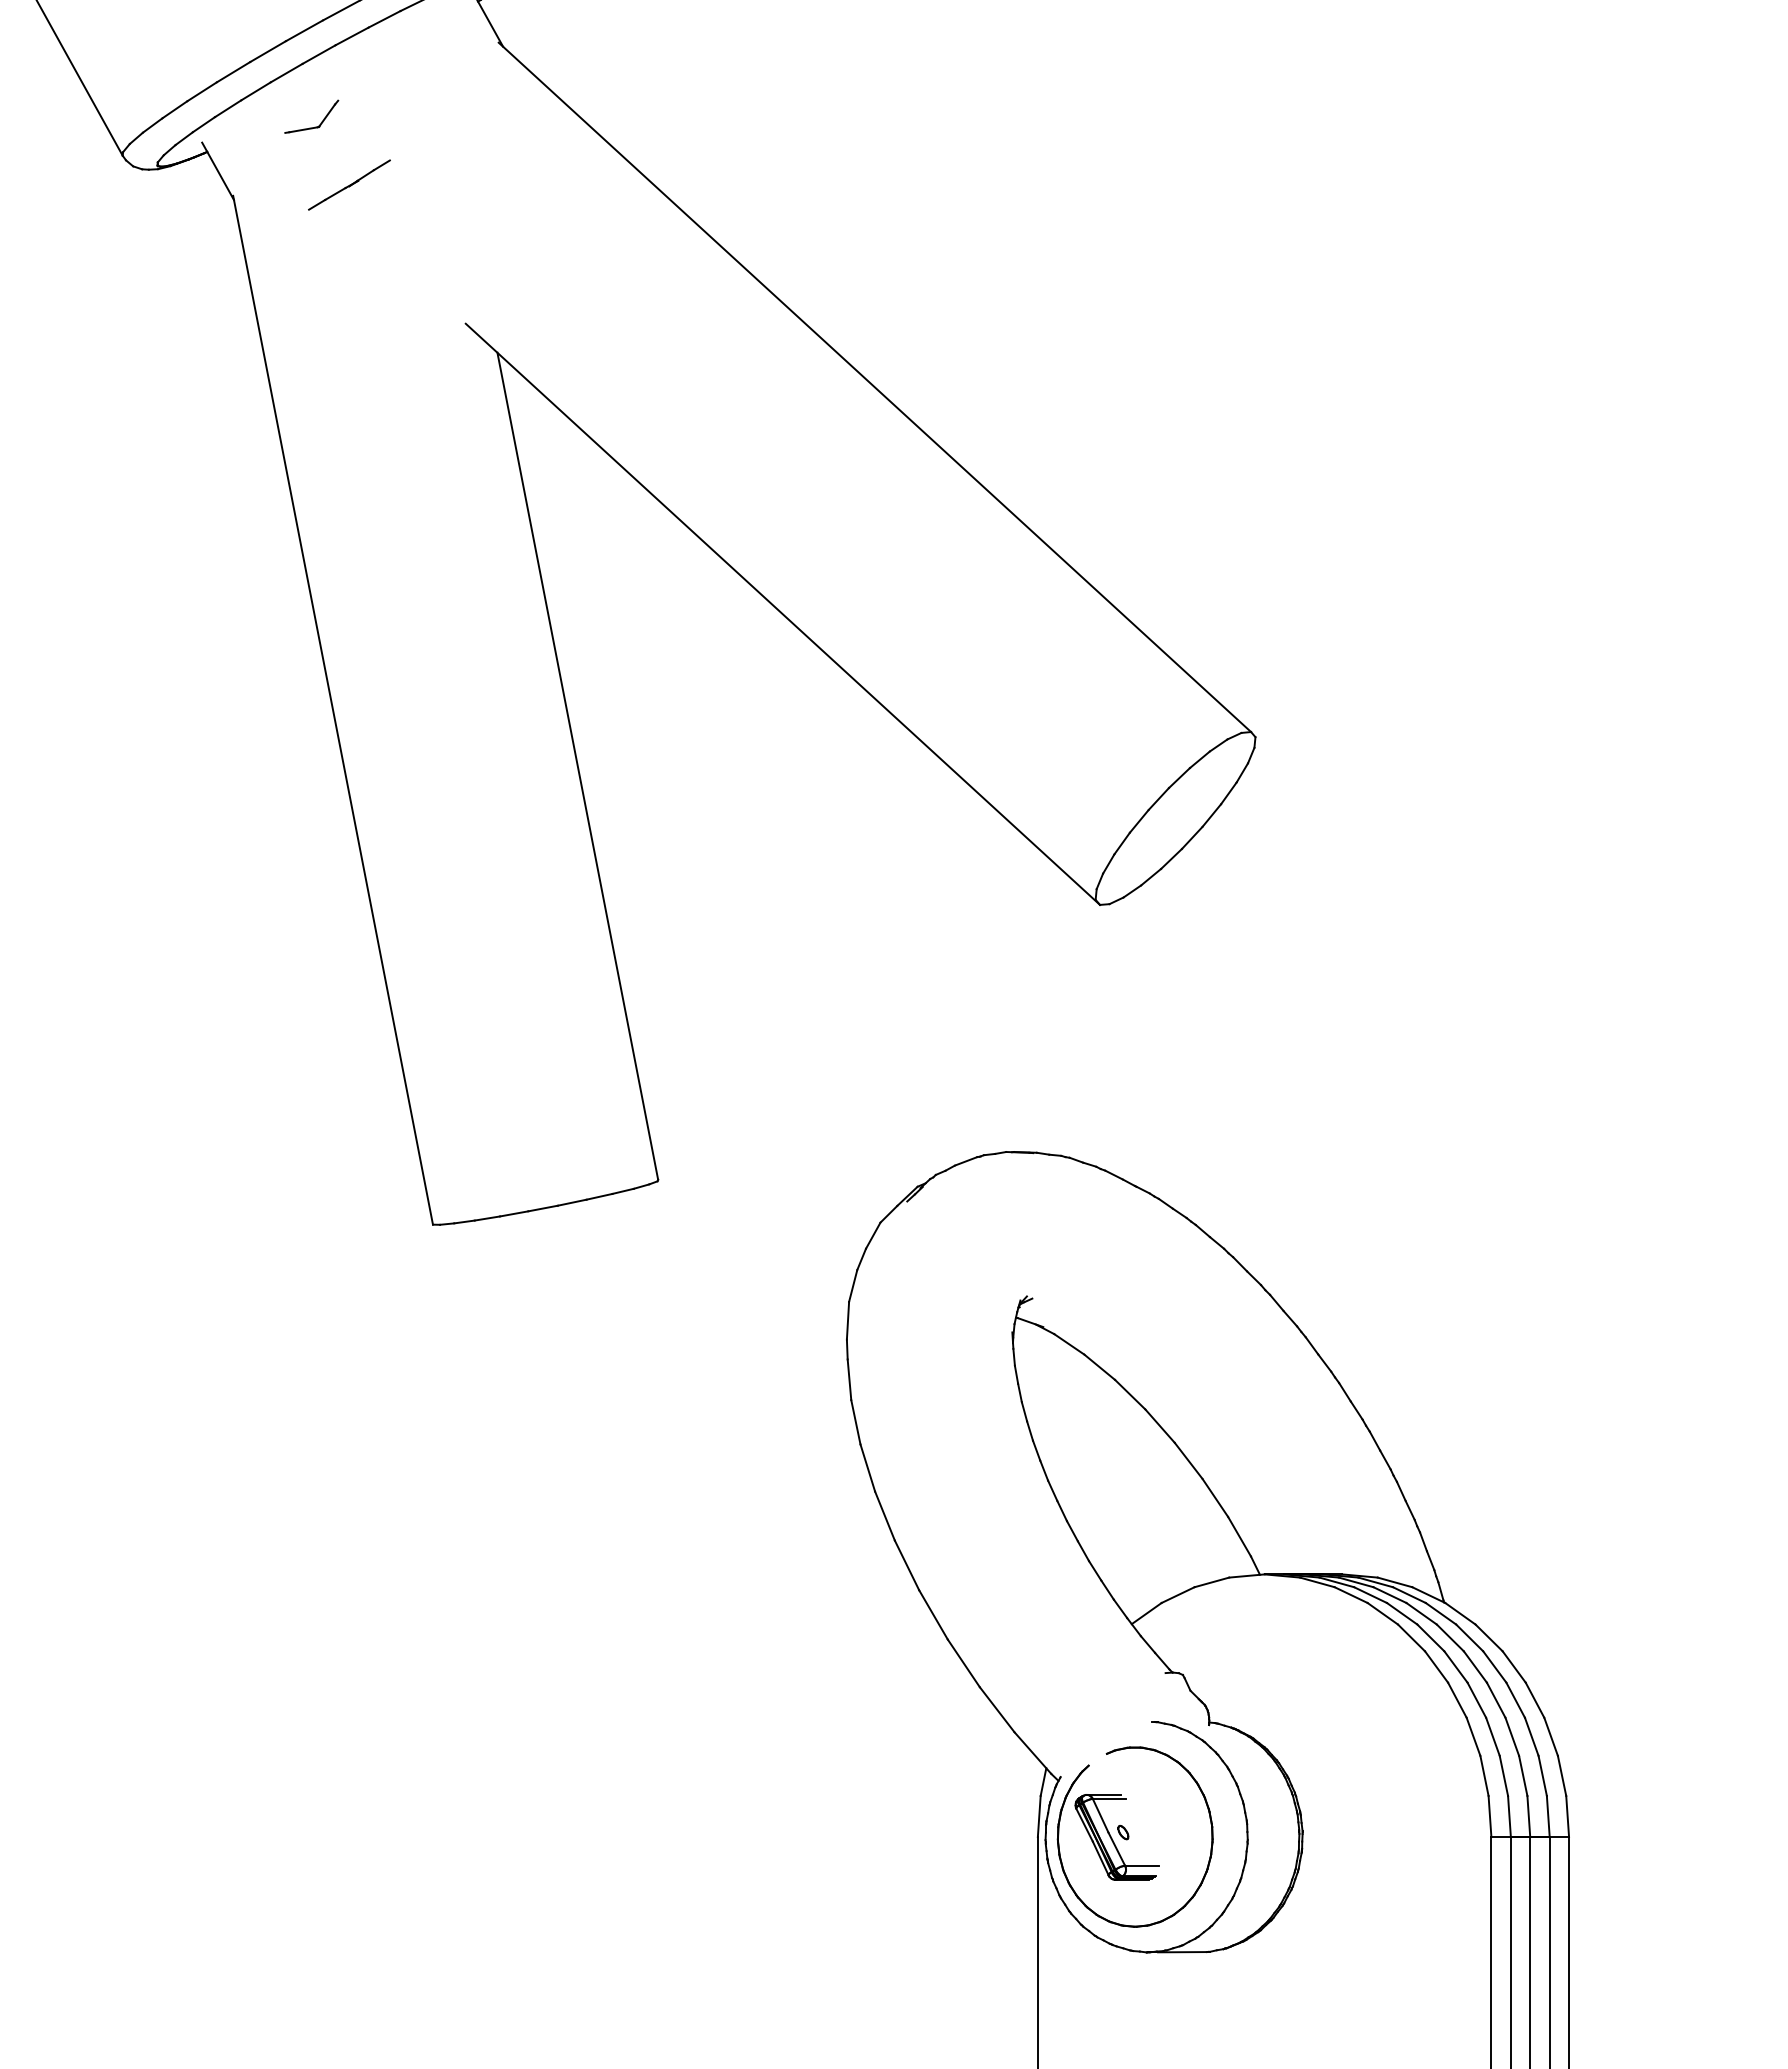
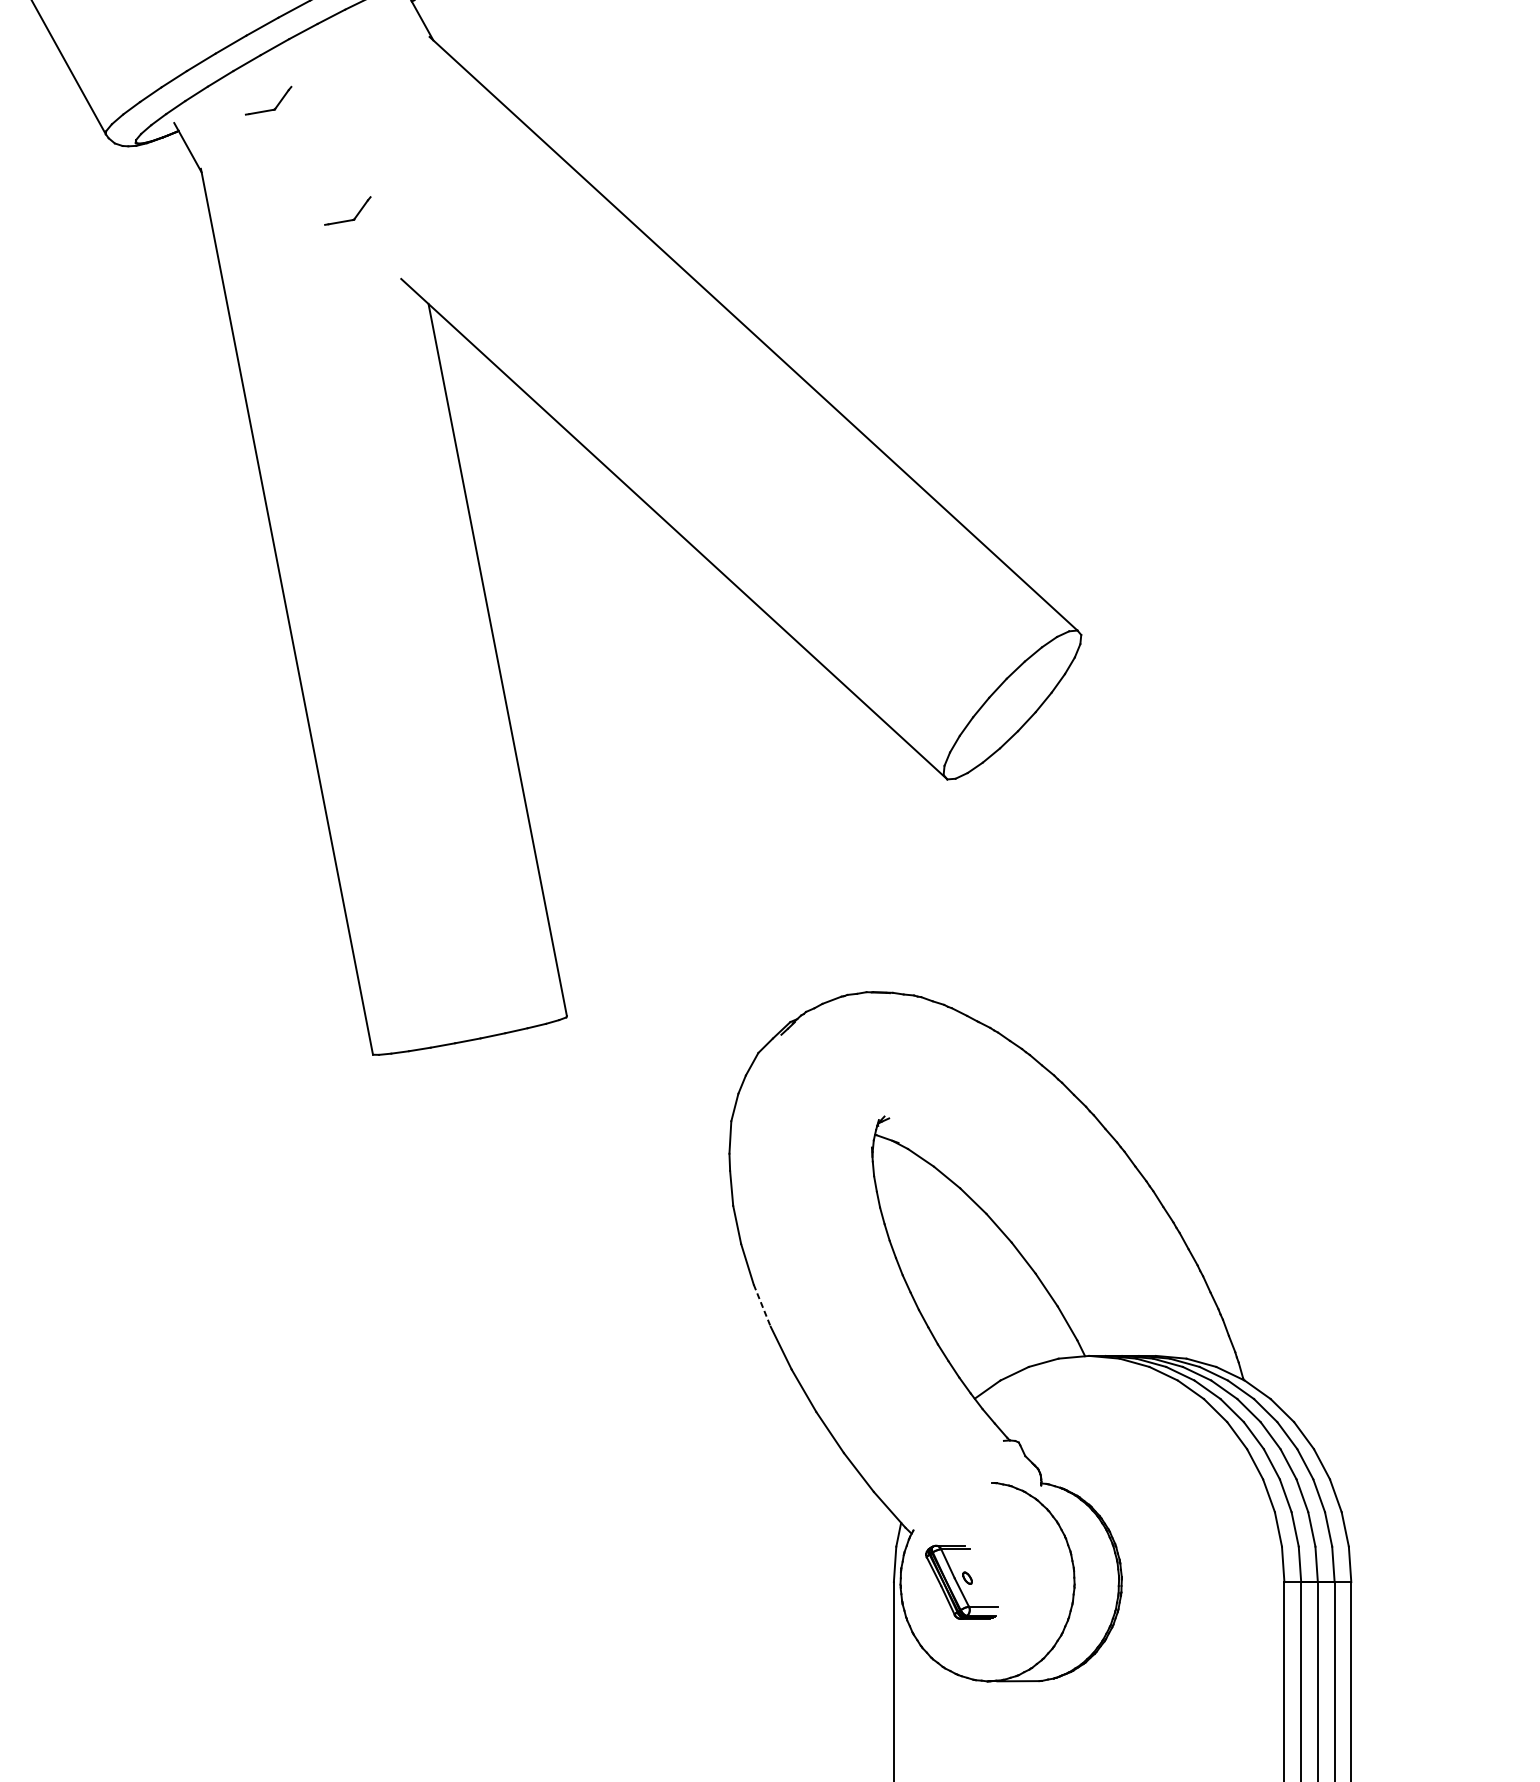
part: (349, 184) -> (301, 159), removed
part: (407, 254) -> (351, 219), added
line: (885, 1516) -> (762, 1306), solid -> dashed
part: (1059, 1834) -> (912, 1579), removed

